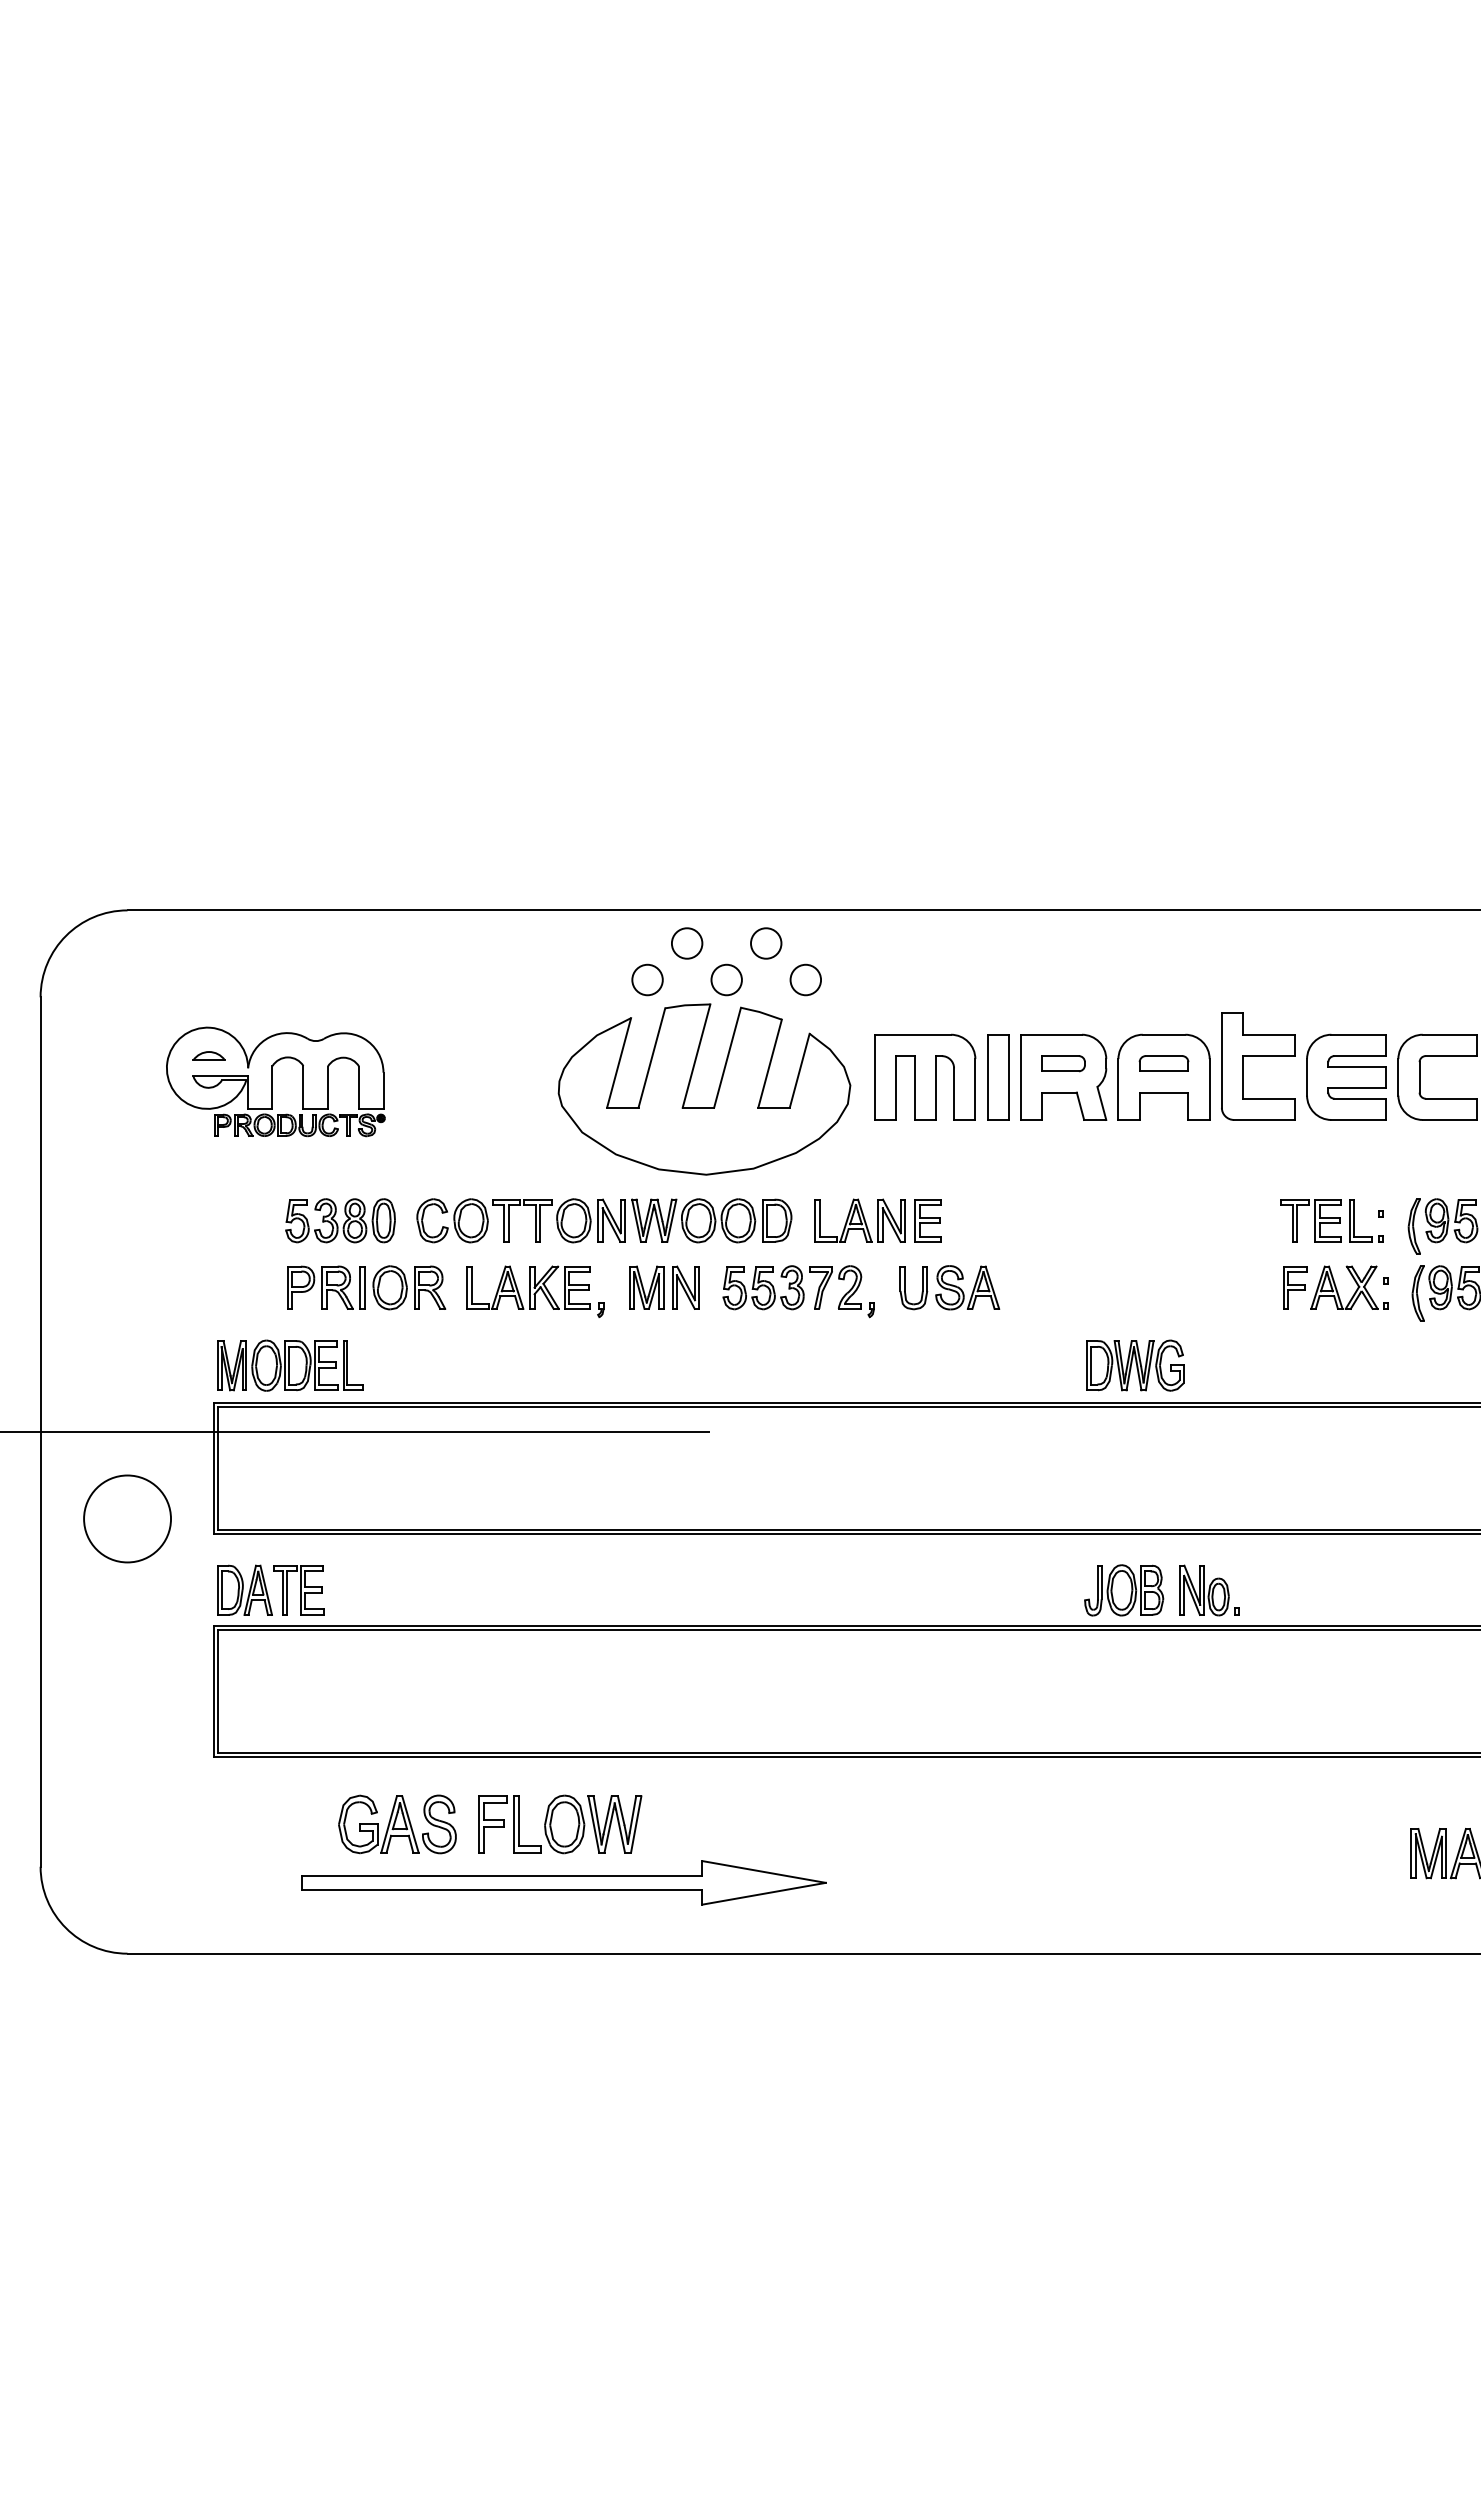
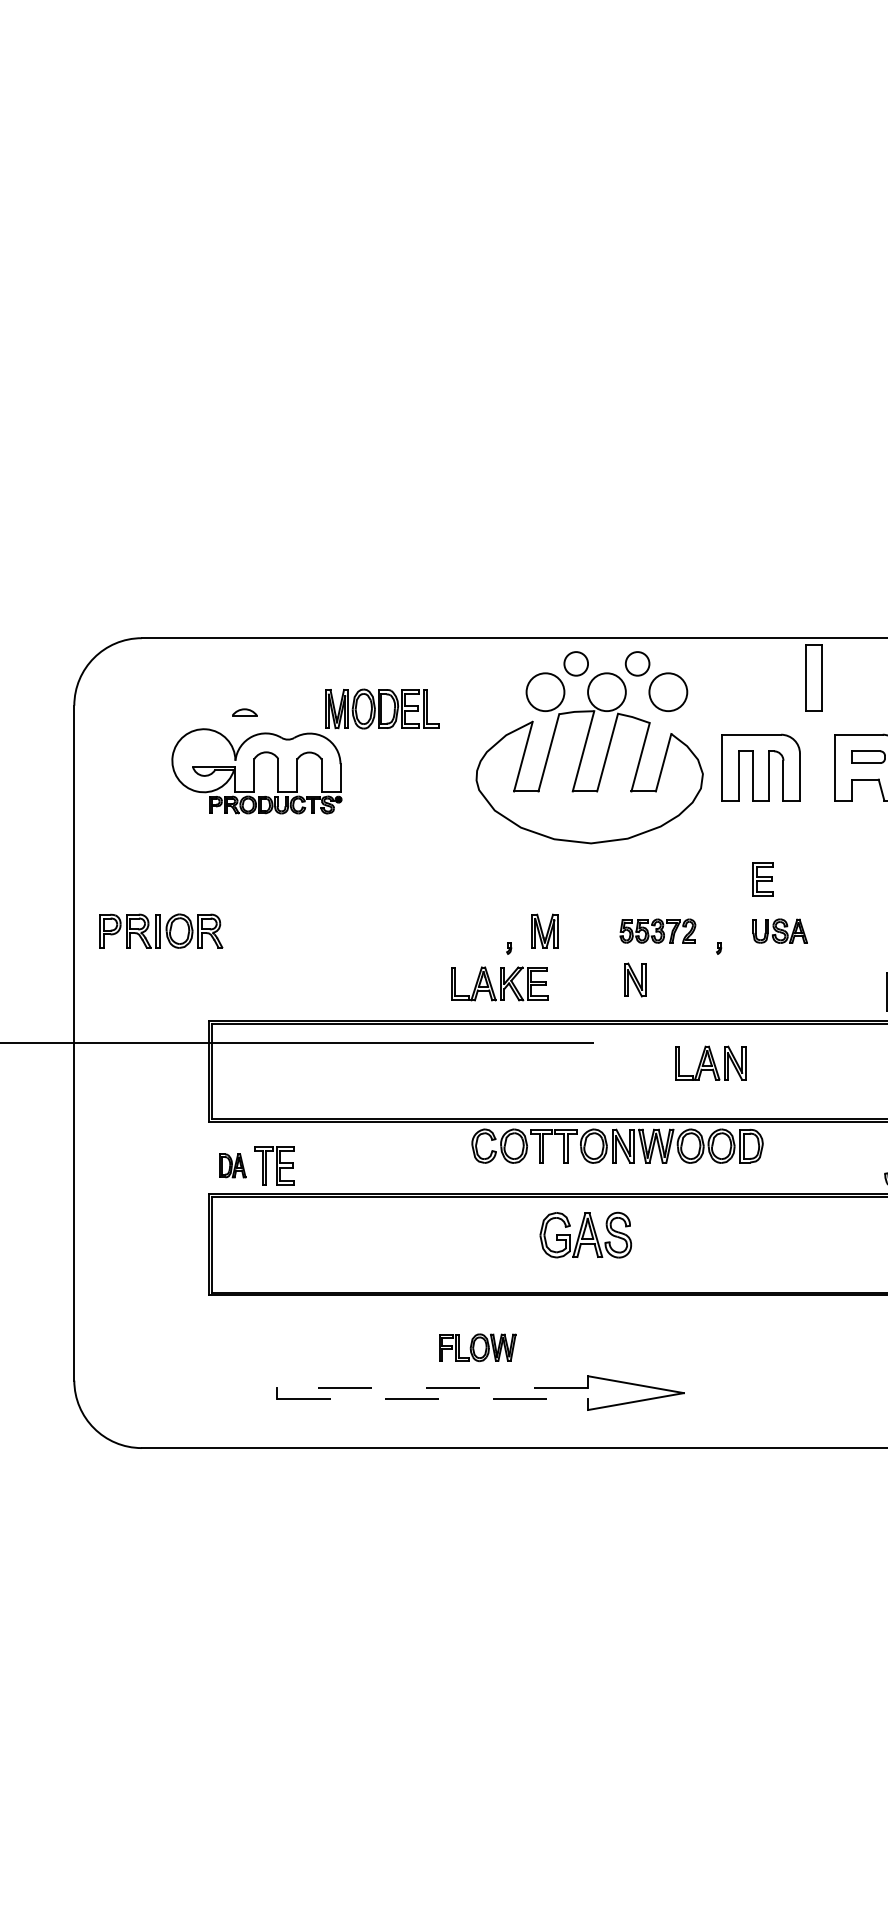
circle: (647, 979) -> (545, 691), size x1.6
circle: (726, 979) -> (606, 691), size x1.6
circle: (805, 979) -> (668, 691), size x1.6
part: (208, 1055) -> (244, 712), moved
part: (998, 1077) -> (814, 677), moved
part: (340, 1220) -> (307, 878), removed
part: (604, 1220) -> (617, 1145), moved
part: (859, 1220) -> (710, 1062), moved
part: (366, 1287) -> (161, 930), moved
part: (528, 1287) -> (499, 983), moved
part: (685, 1287) -> (634, 979), moved
part: (792, 1287) -> (658, 930), size x0.7
part: (949, 1287) -> (779, 930), size x0.7
part: (290, 1365) -> (382, 708), moved
circle: (127, 1518) -> (141, 1110), removed
part: (244, 1589) -> (232, 1165), size x0.6
part: (397, 1824) -> (585, 1235), moved
part: (560, 1824) -> (477, 1347), size x0.6
line: (501, 1875) -> (432, 1387), solid -> dashed
line: (502, 1889) -> (432, 1398), solid -> dashed

